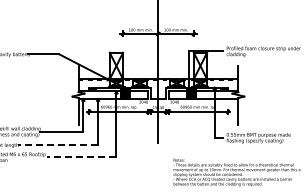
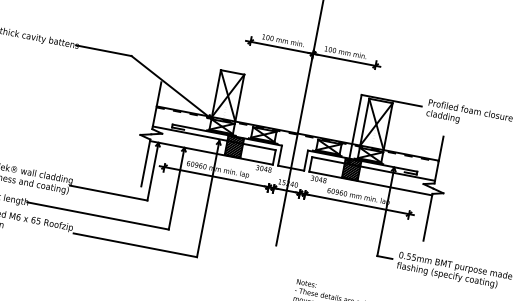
line: (57, 145) -> (97, 216), dashed -> solid
line: (81, 157) -> (135, 245), dashed -> solid

